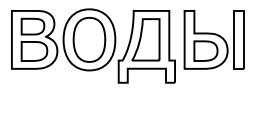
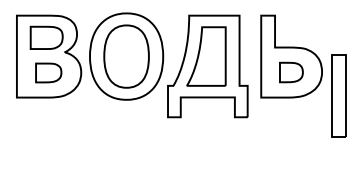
part: (239, 39) -> (338, 95), moved
part: (34, 51) -> (48, 72), size x0.7
part: (206, 51) -> (291, 72), size x0.7

